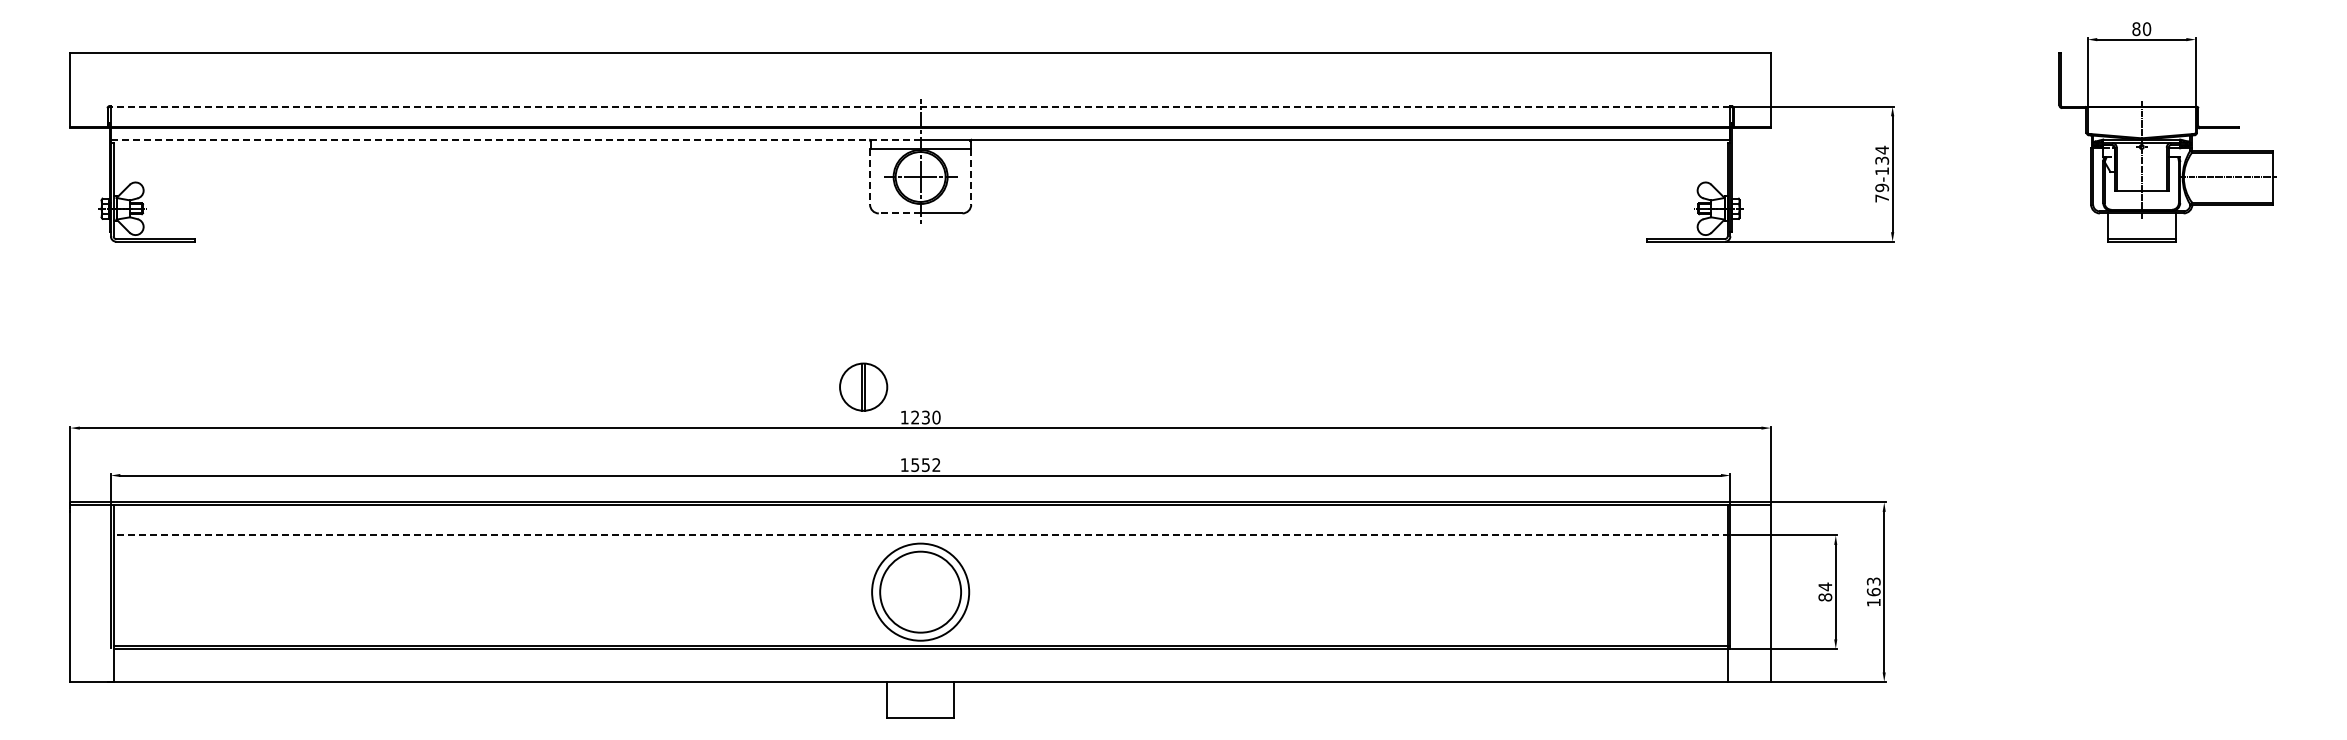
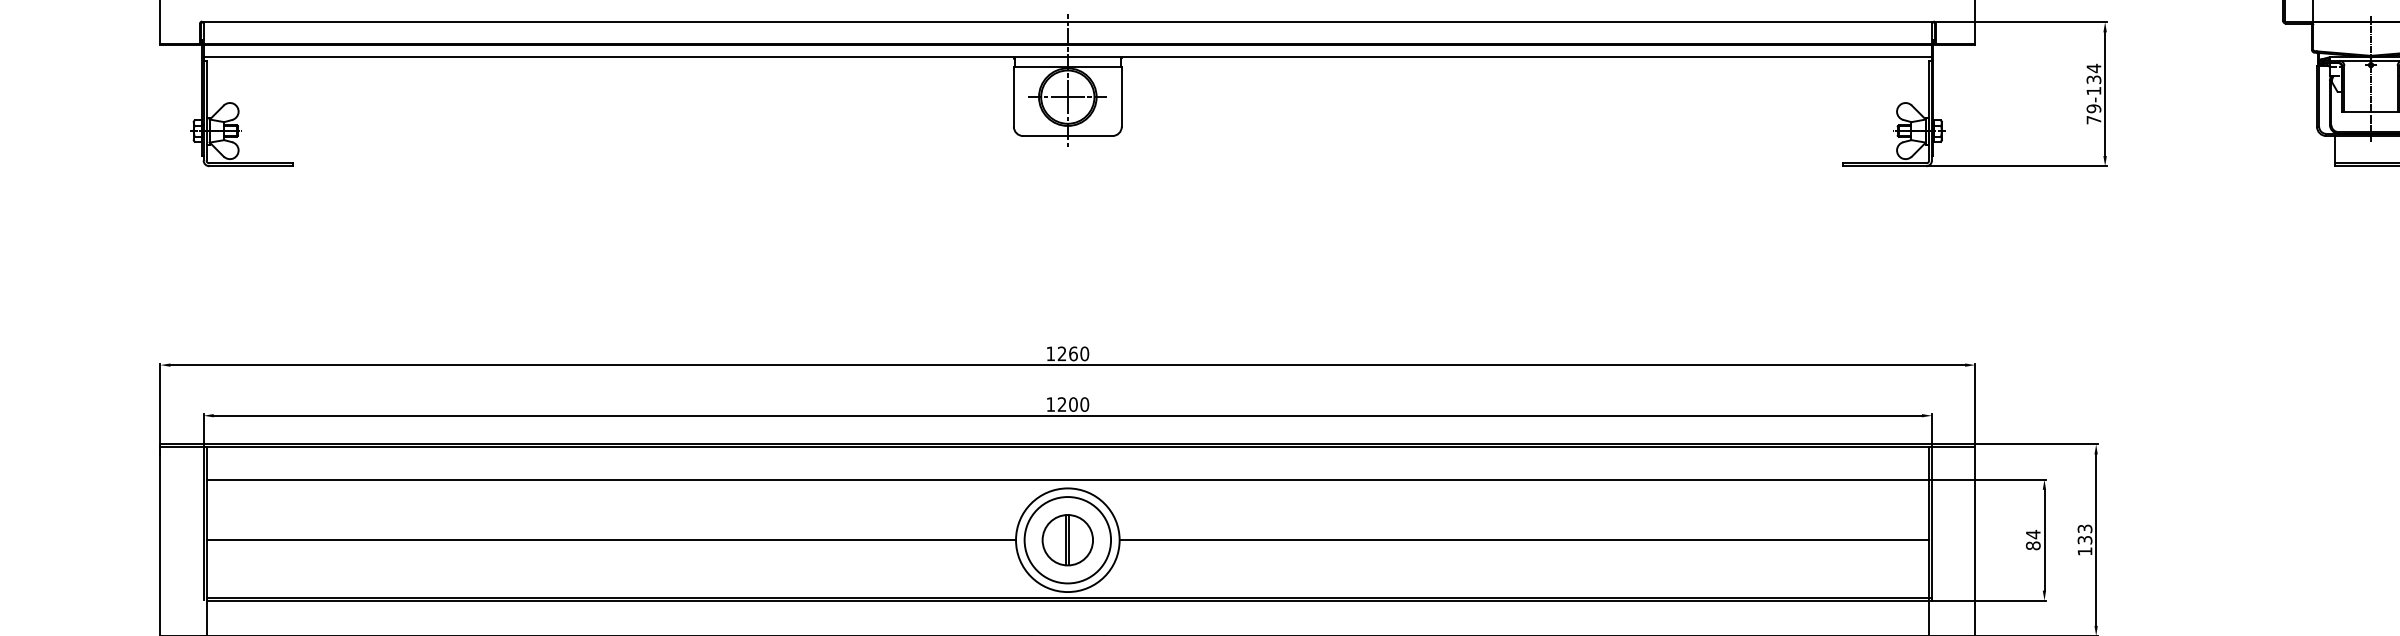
line: (920, 106) -> (1067, 21), dashed -> solid
line: (515, 139) -> (635, 57), dashed -> solid
line: (870, 177) -> (1014, 97), dashed -> solid
line: (971, 177) -> (1122, 97), dashed -> solid
line: (899, 213) -> (1045, 136), dashed -> solid
part: (863, 386) -> (1067, 539), moved
text: (925, 417) -> (1073, 353), 1230 -> 1260
text: (925, 464) -> (1073, 403), 1552 -> 1200
line: (921, 535) -> (1068, 479), dashed -> solid
line: (492, 592) -> (610, 540), added
line: (1348, 592) -> (1524, 540), added
text: (1873, 592) -> (2084, 540), 163 -> 133

